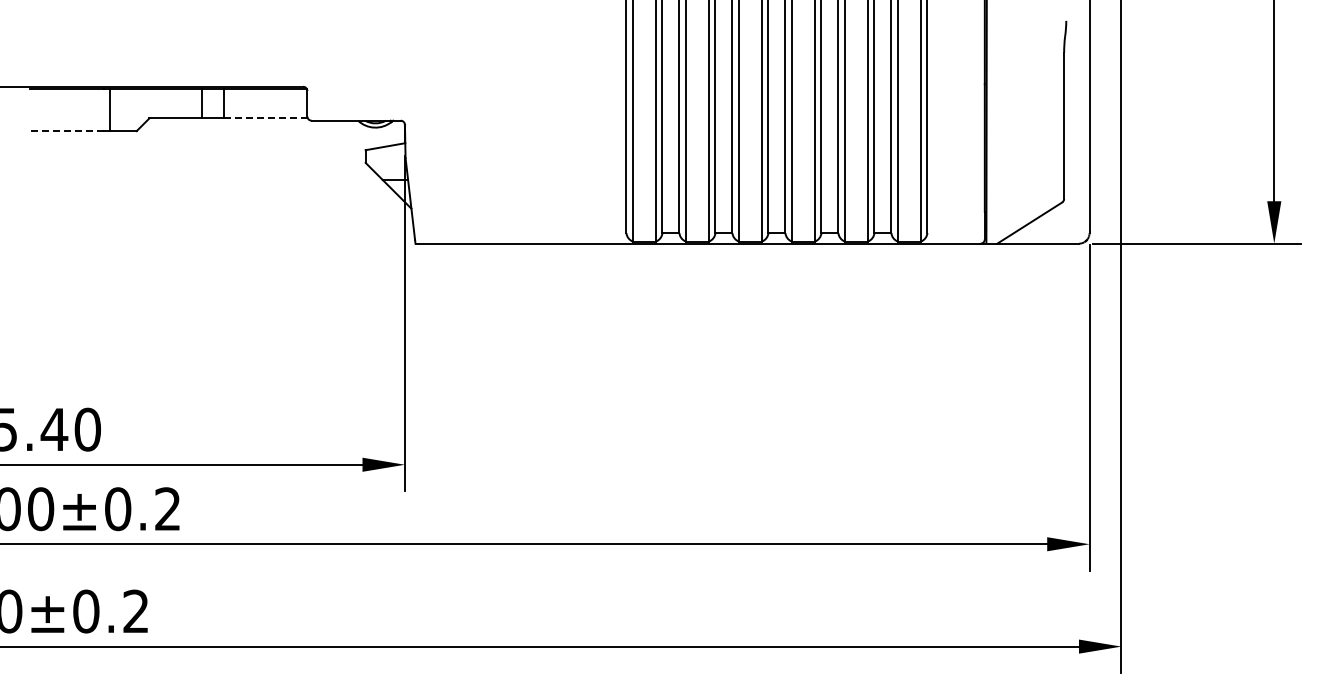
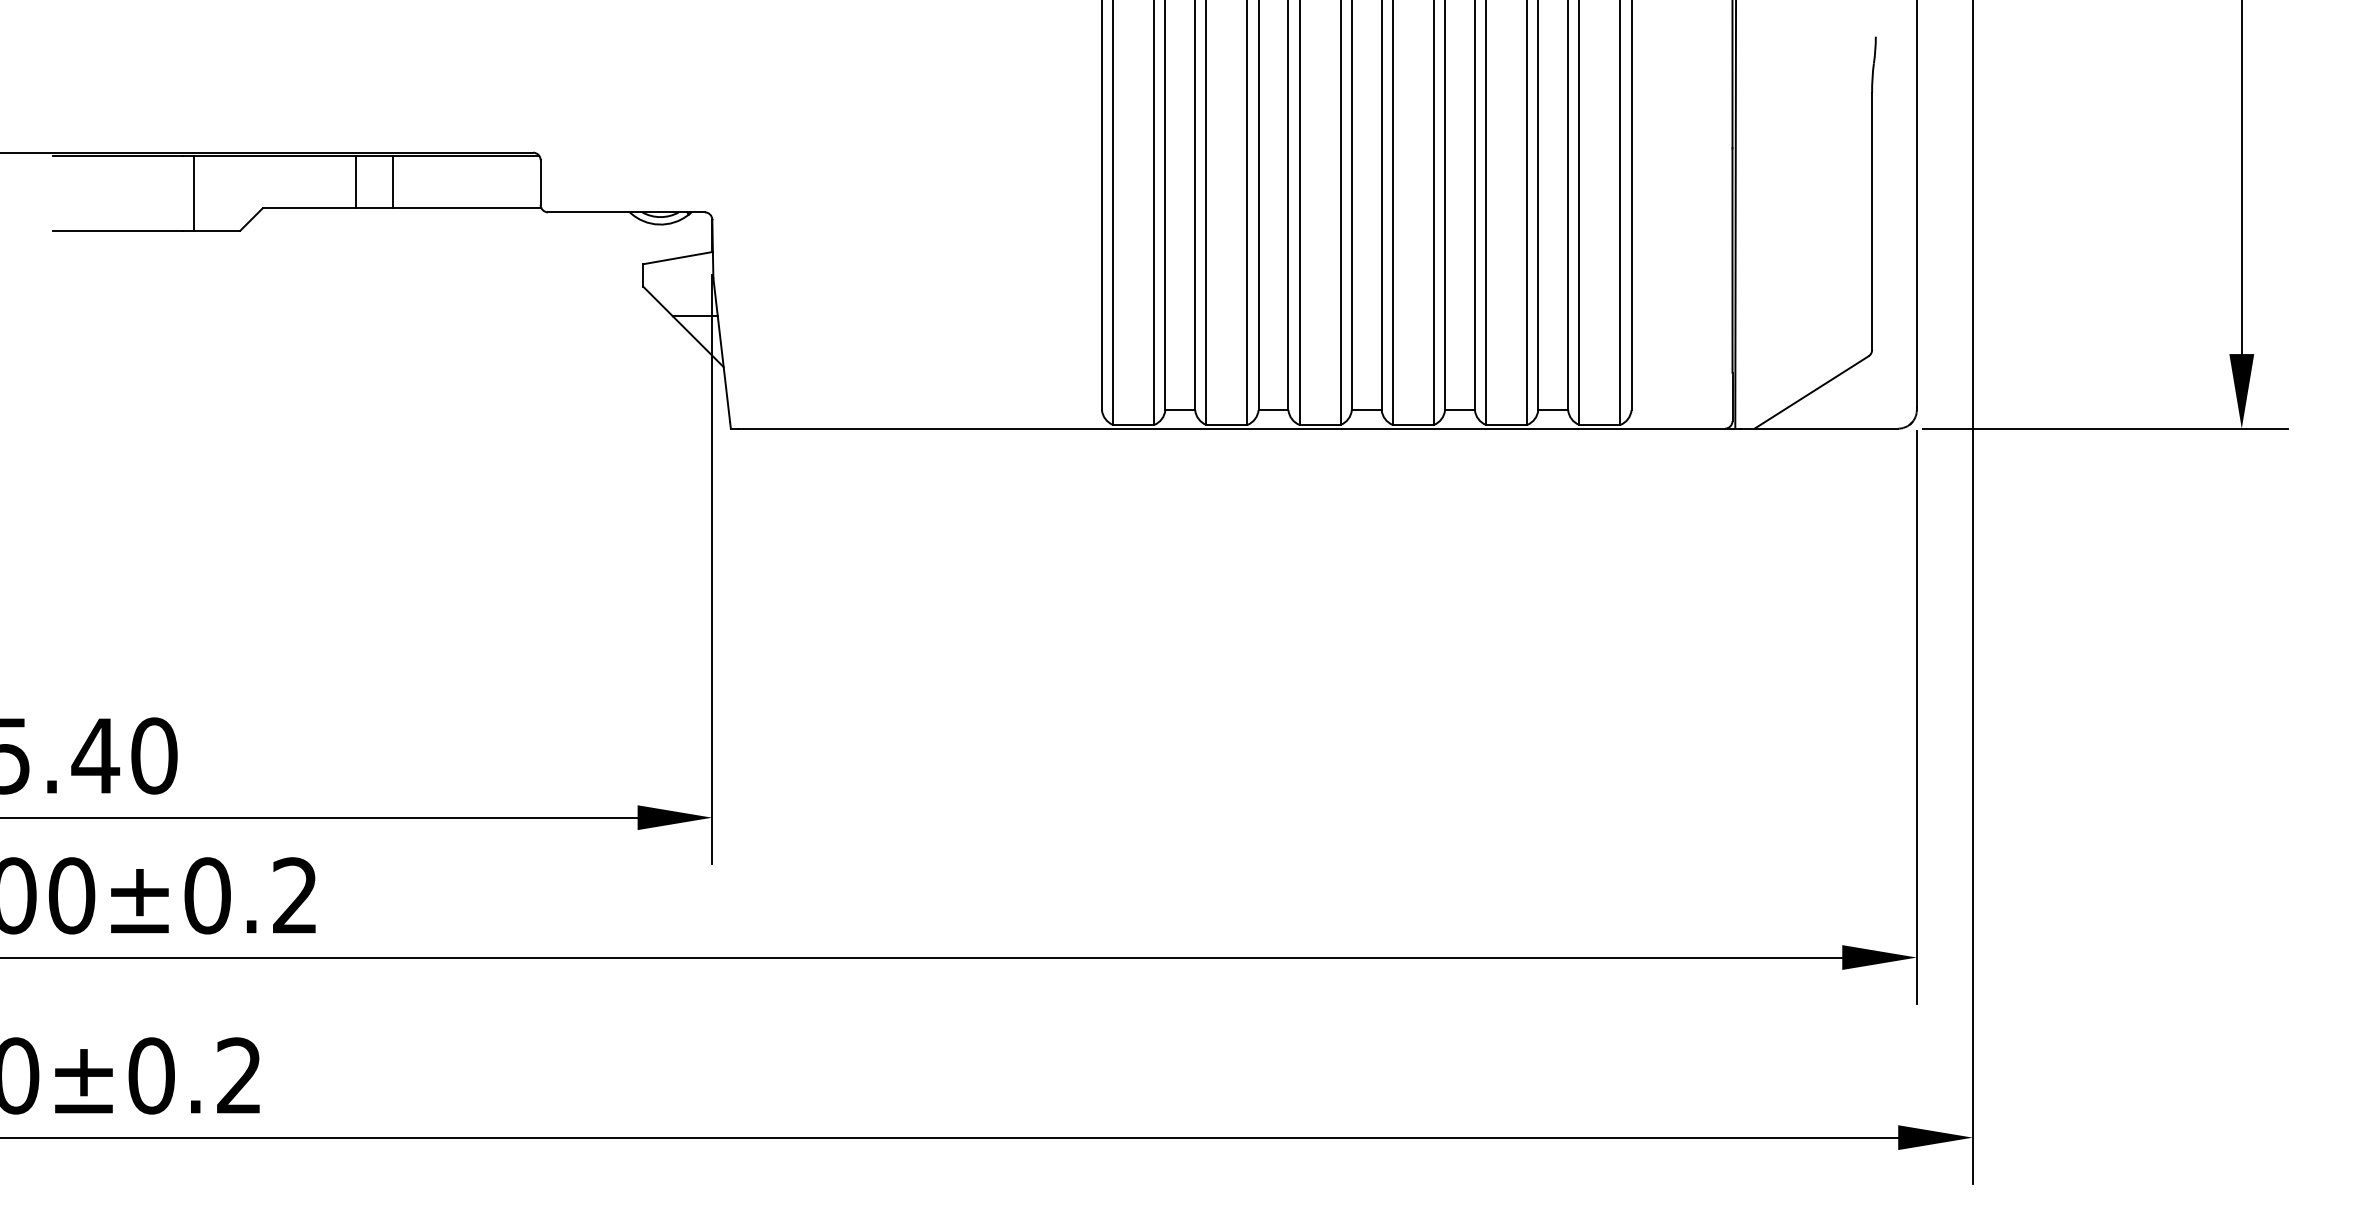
line: (265, 118) -> (466, 208), dashed -> solid
line: (67, 131) -> (118, 231), dashed -> solid

